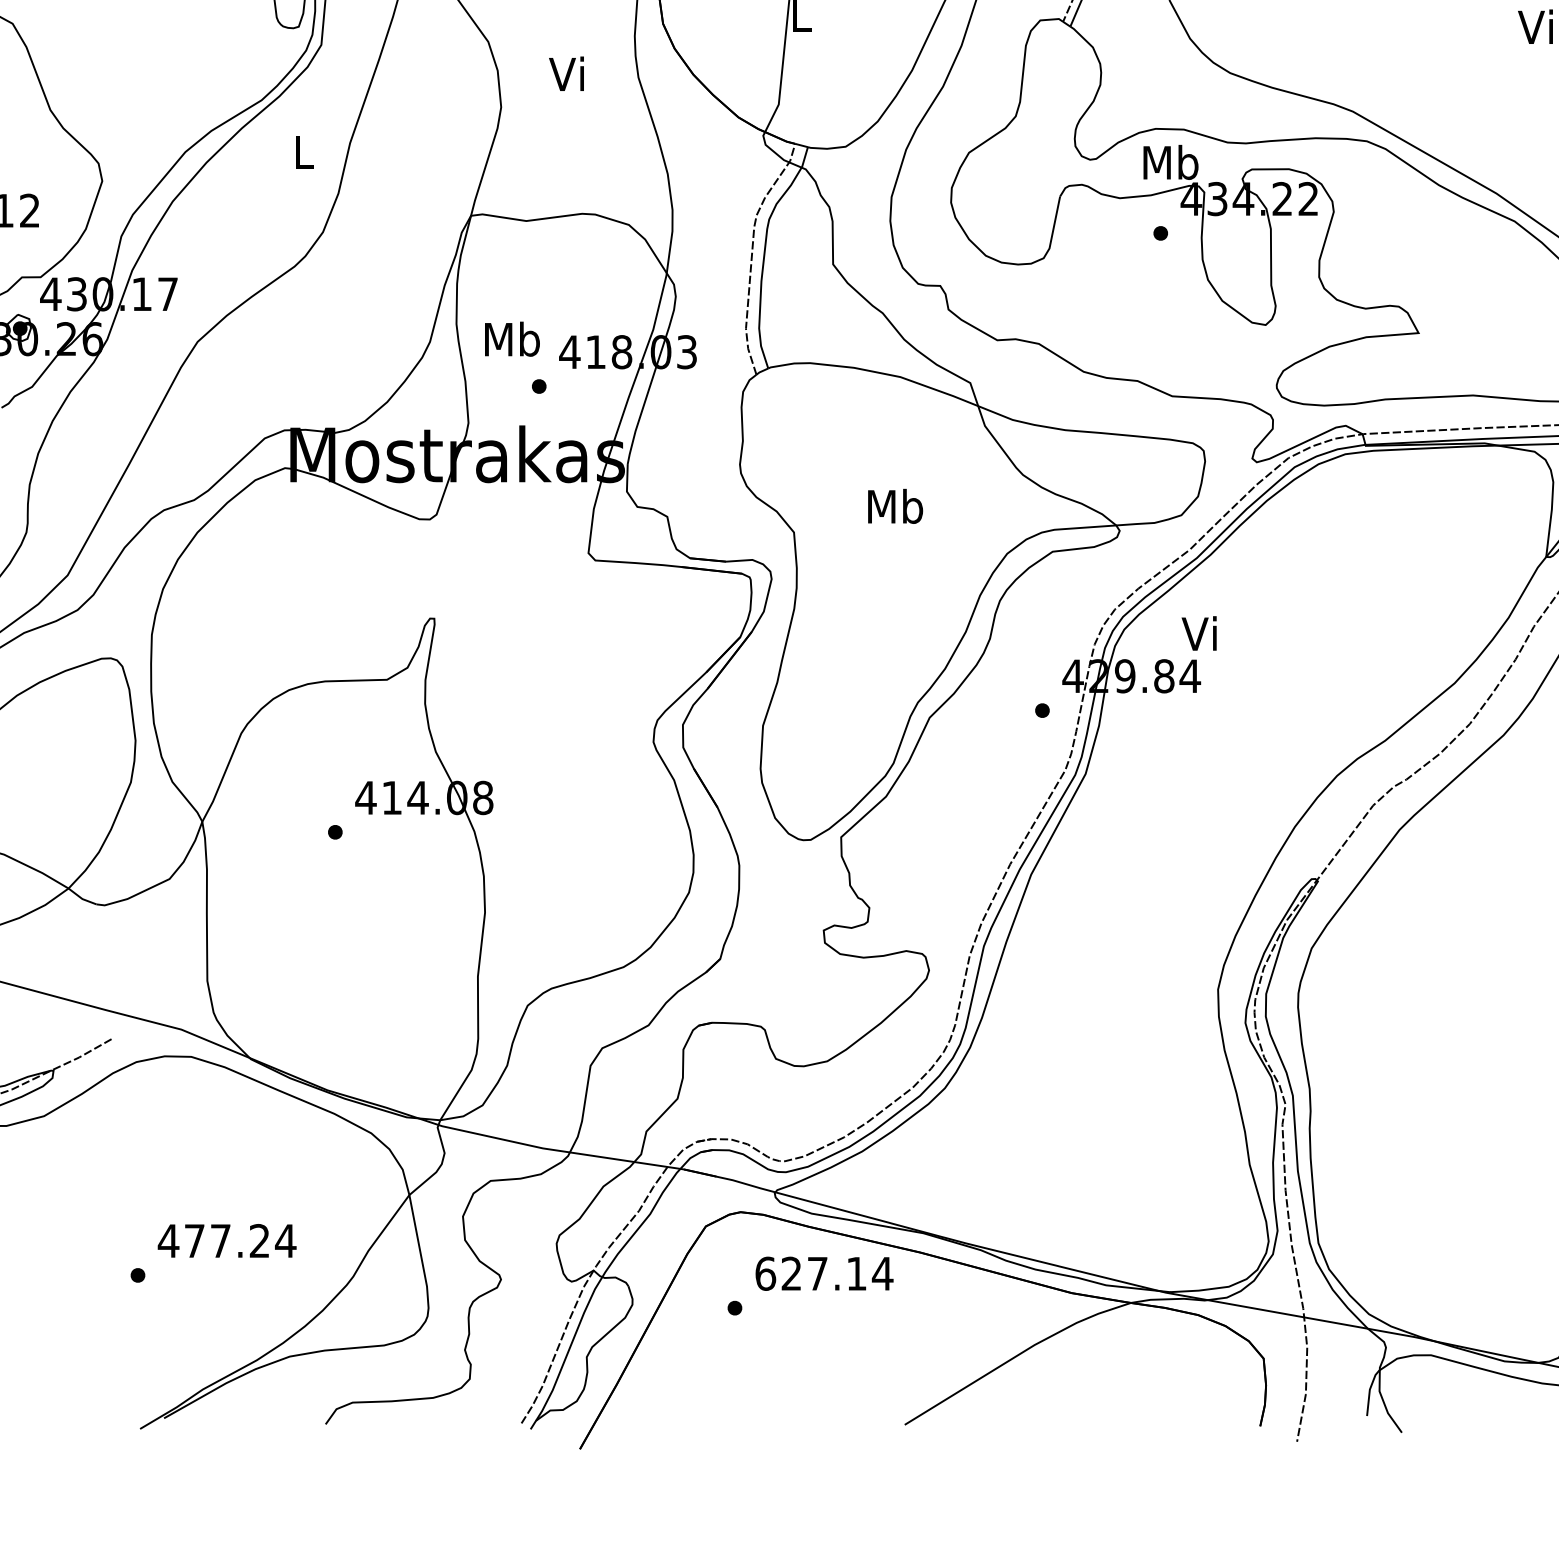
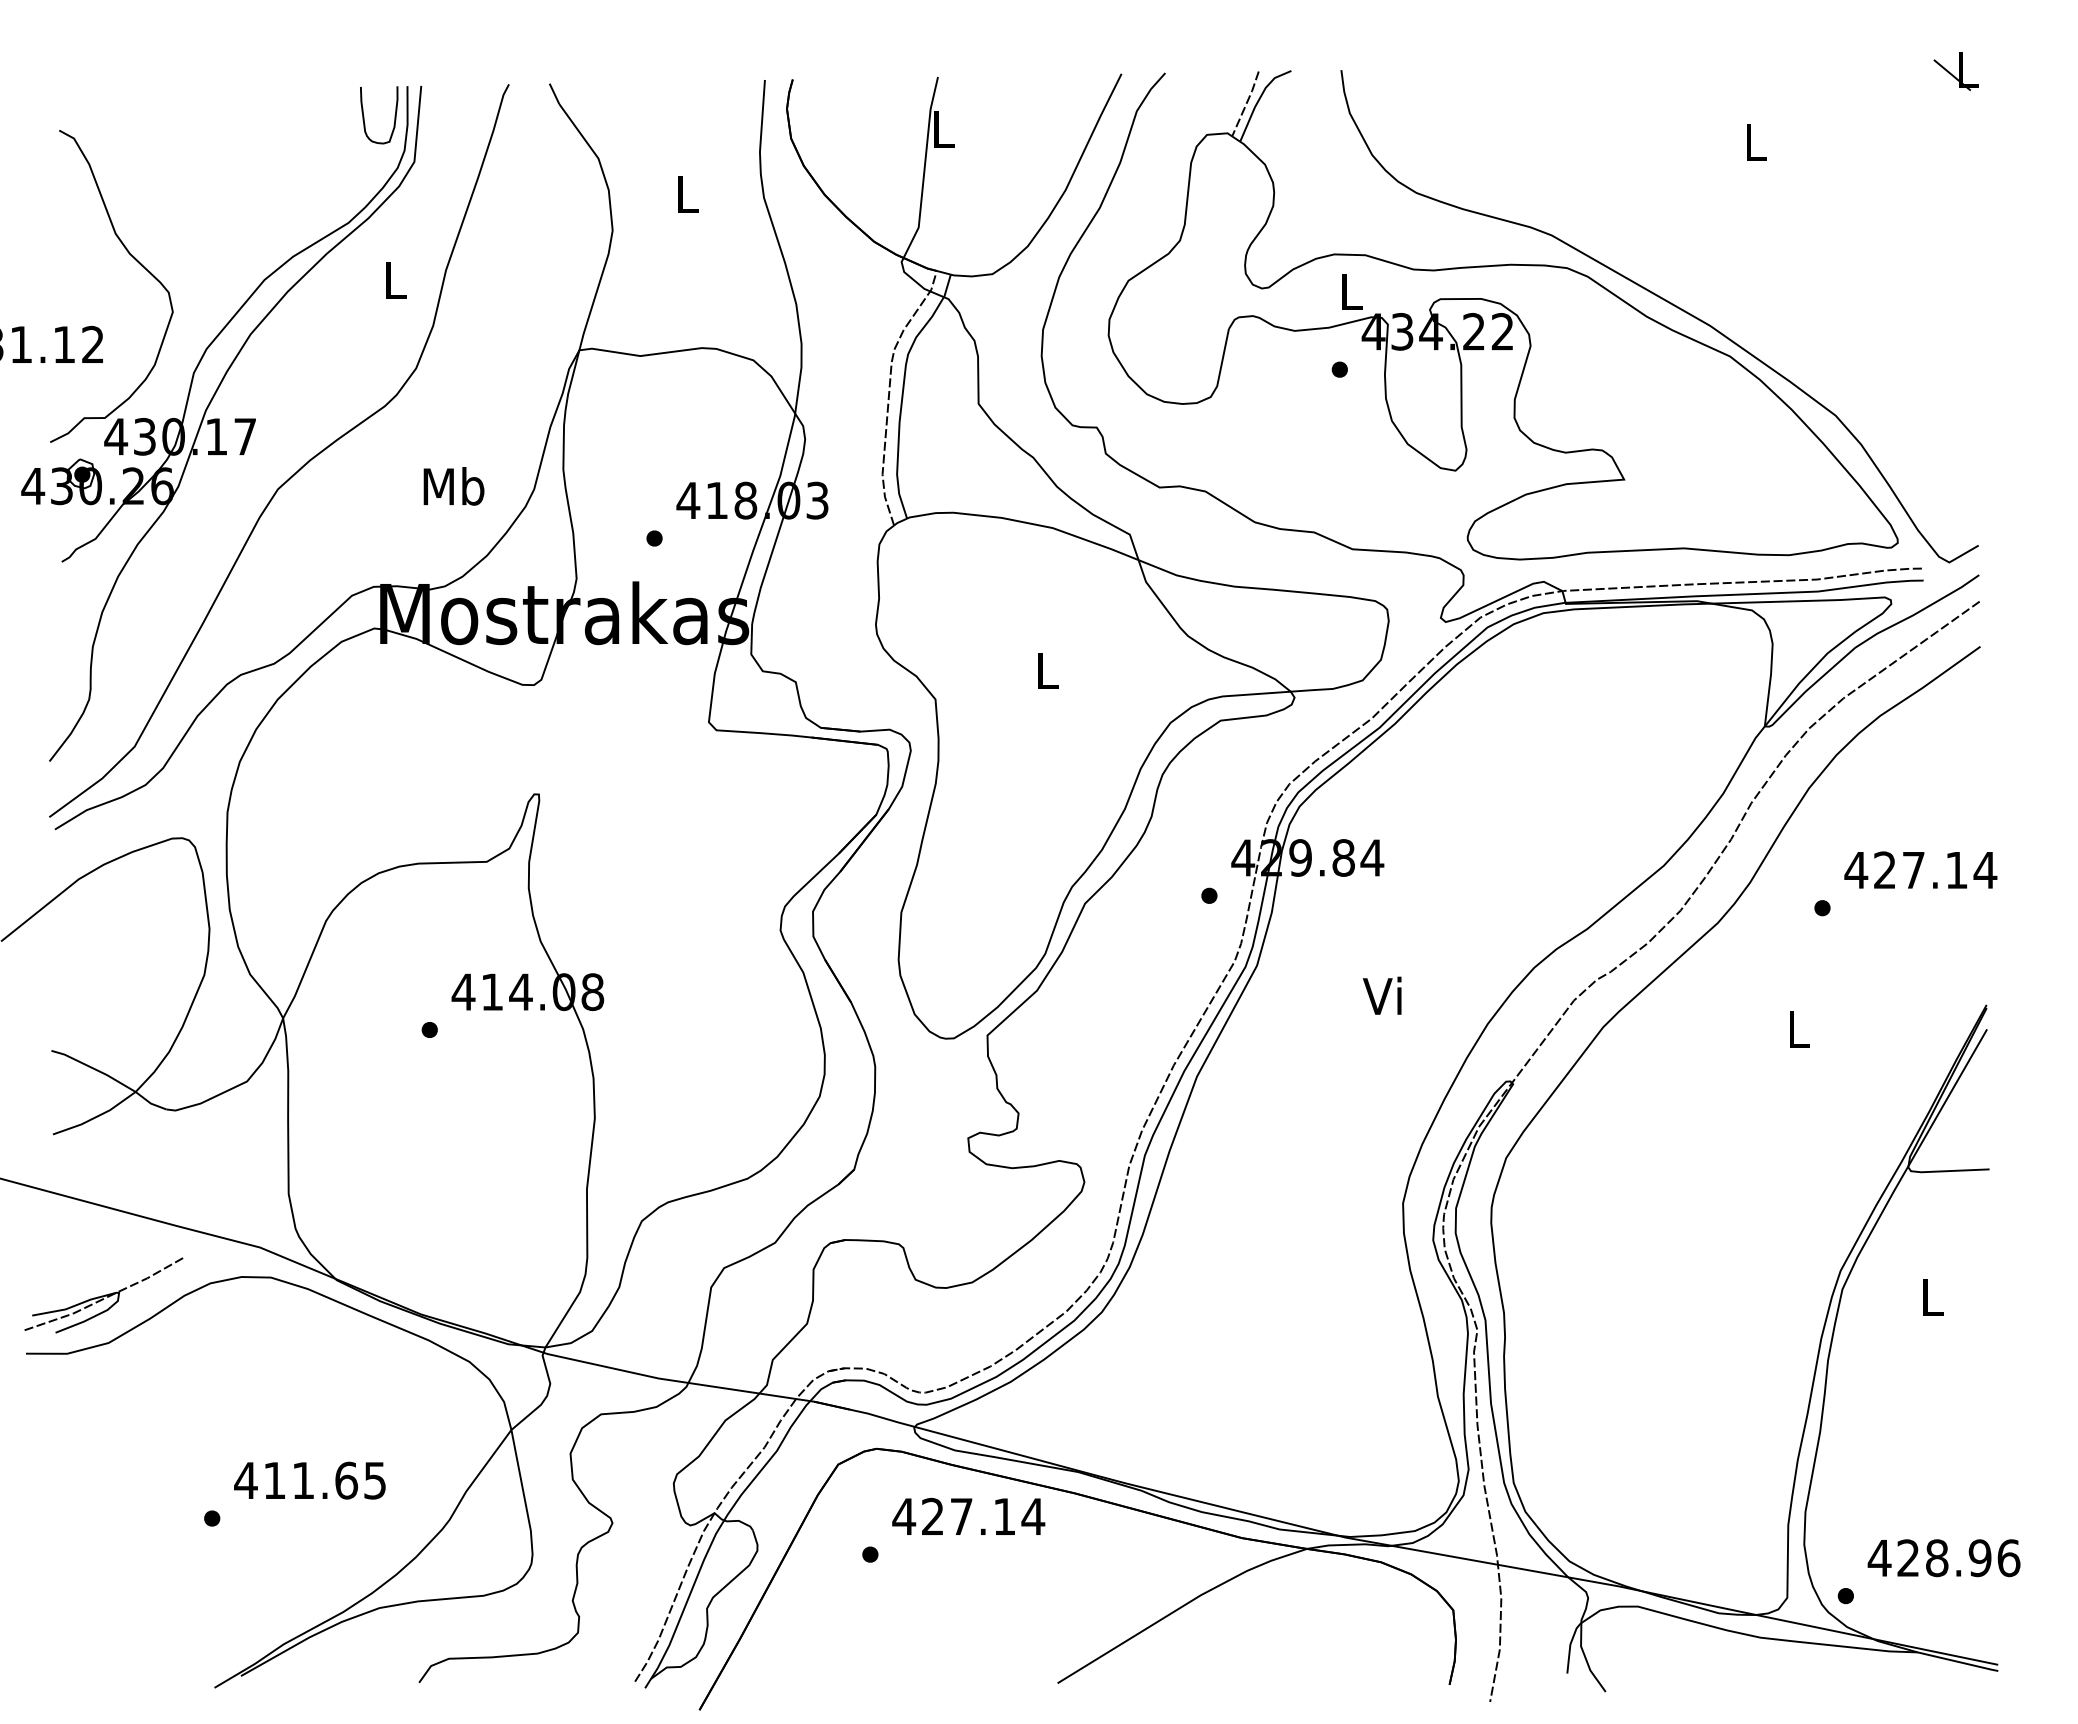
text: (1535, 26) -> (1752, 141), Vi -> L
text: (566, 73) -> (684, 193), Vi -> L
text: (1170, 162) -> (1350, 291), Mb -> L
text: (511, 339) -> (453, 486), moved
text: (895, 506) -> (1047, 670), Mb -> L
text: (1198, 633) -> (1381, 995), moved
text: (240, 1240) -> (325, 1480), 477.24 -> 411.65
text: (765, 1273) -> (904, 1516), 627.14 -> 427.14

